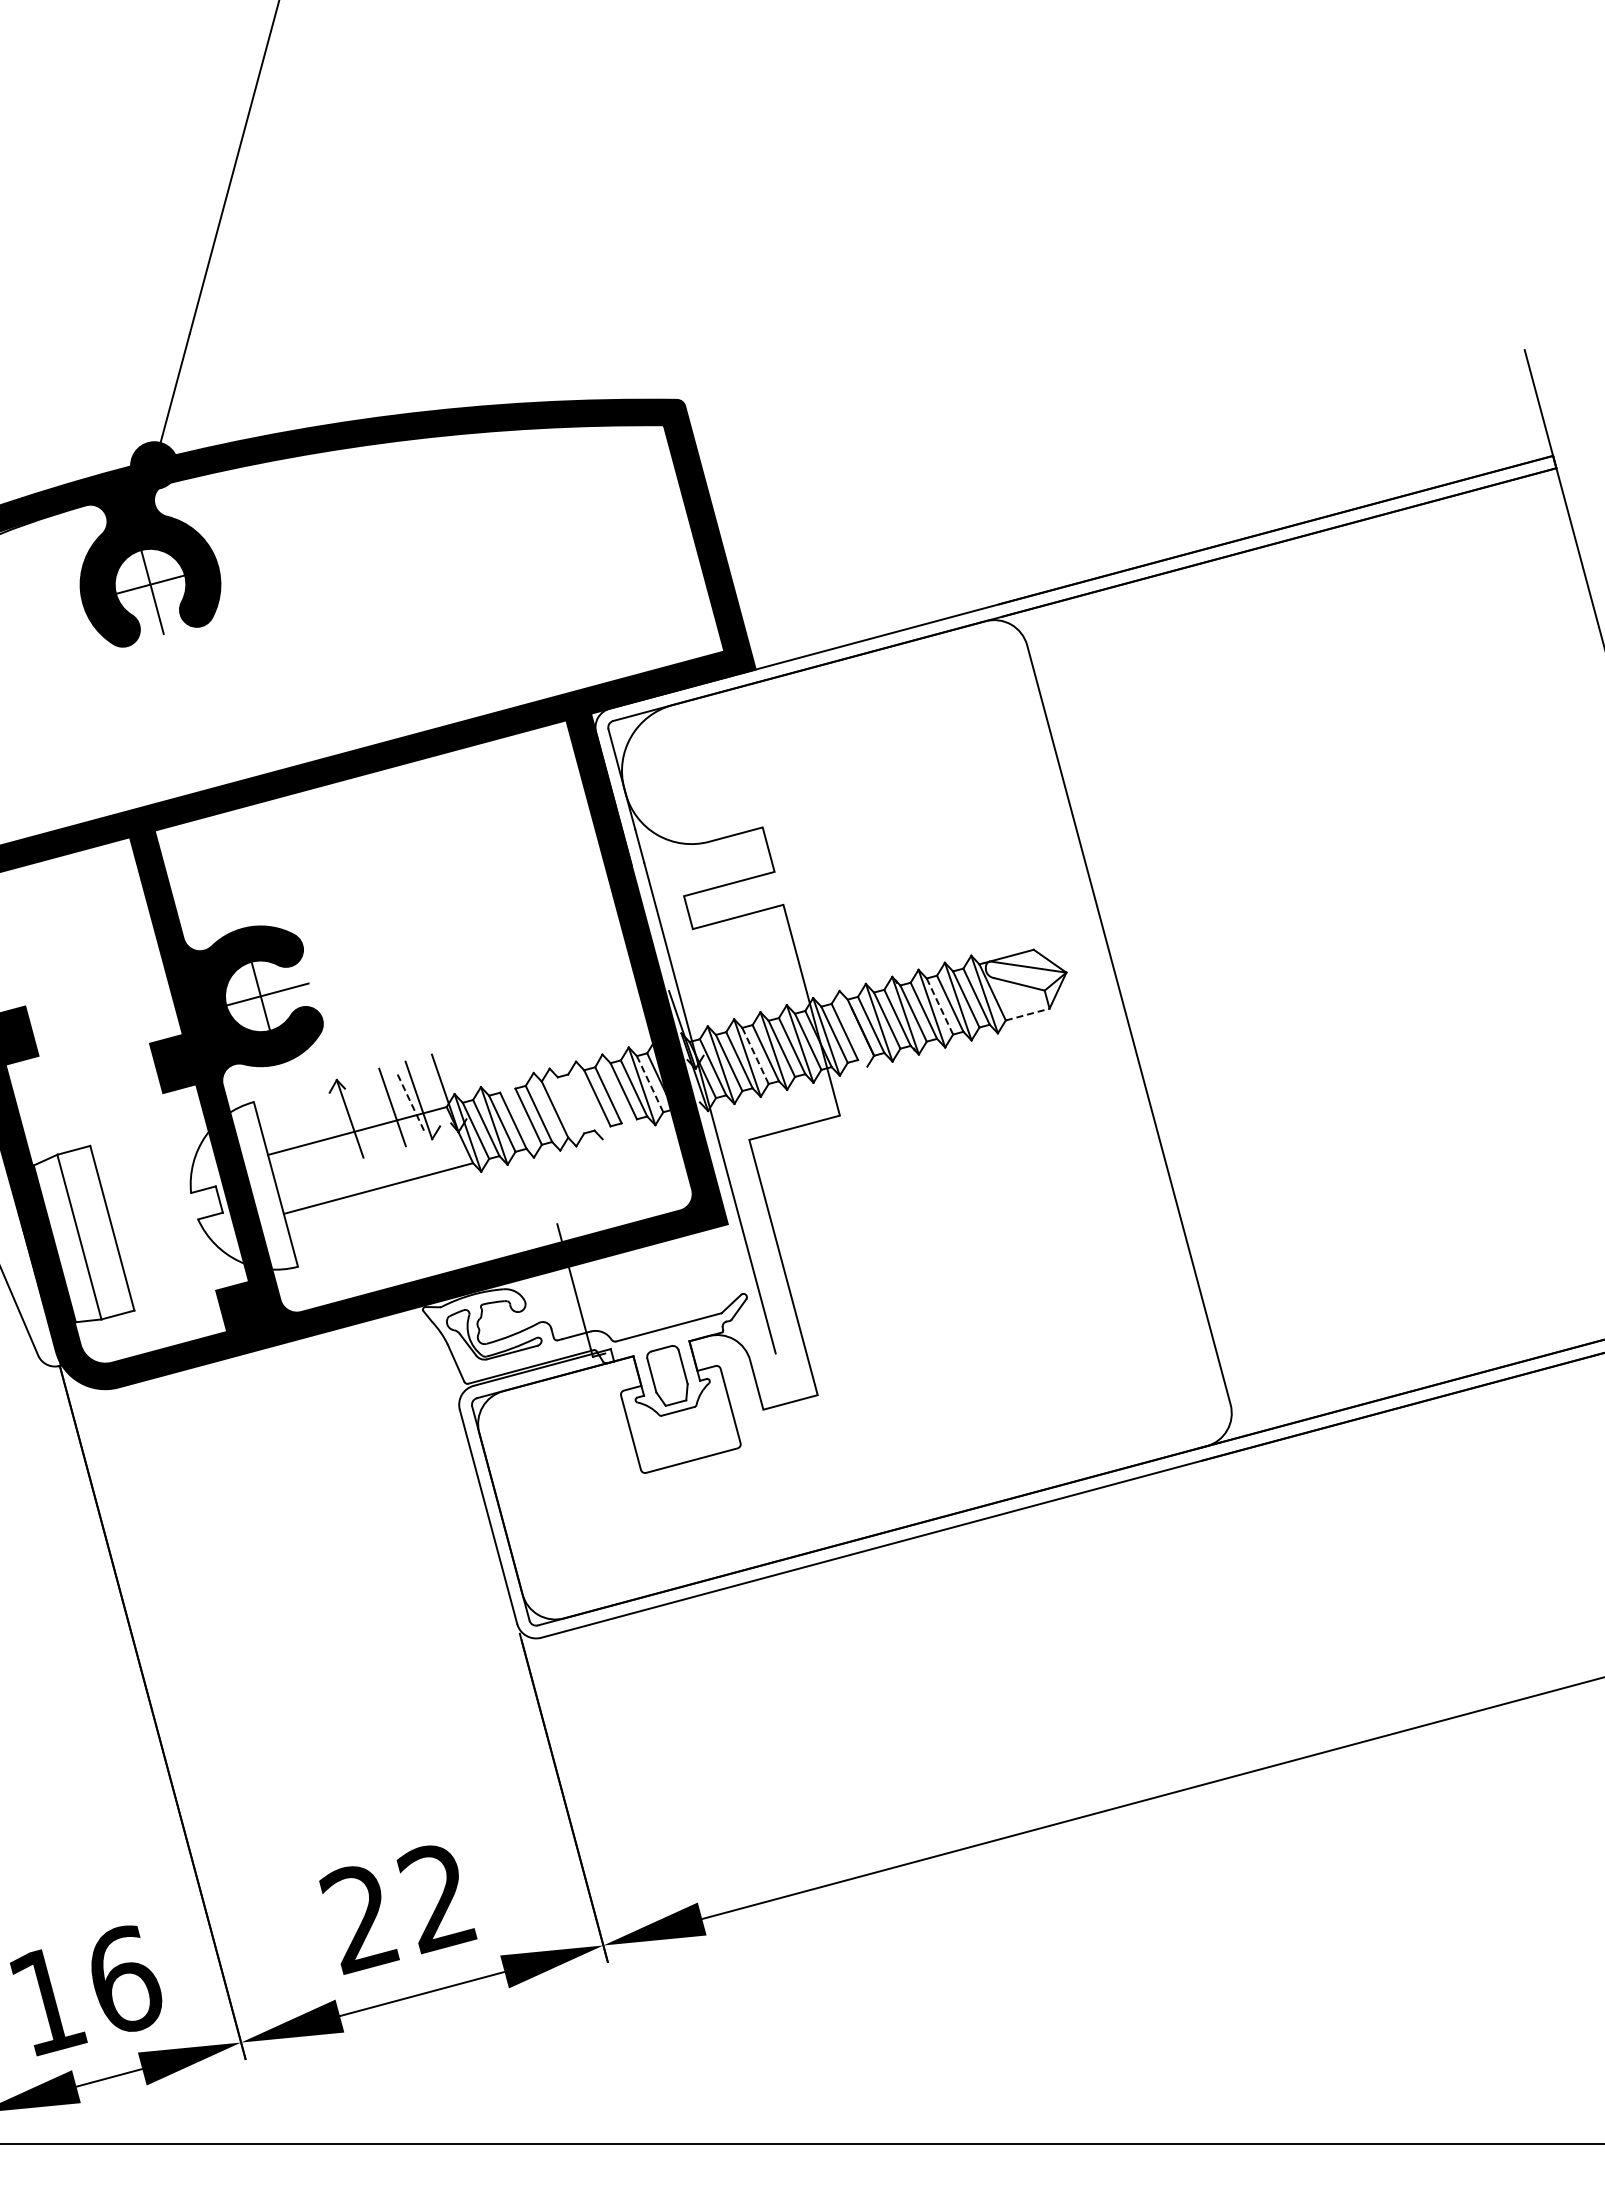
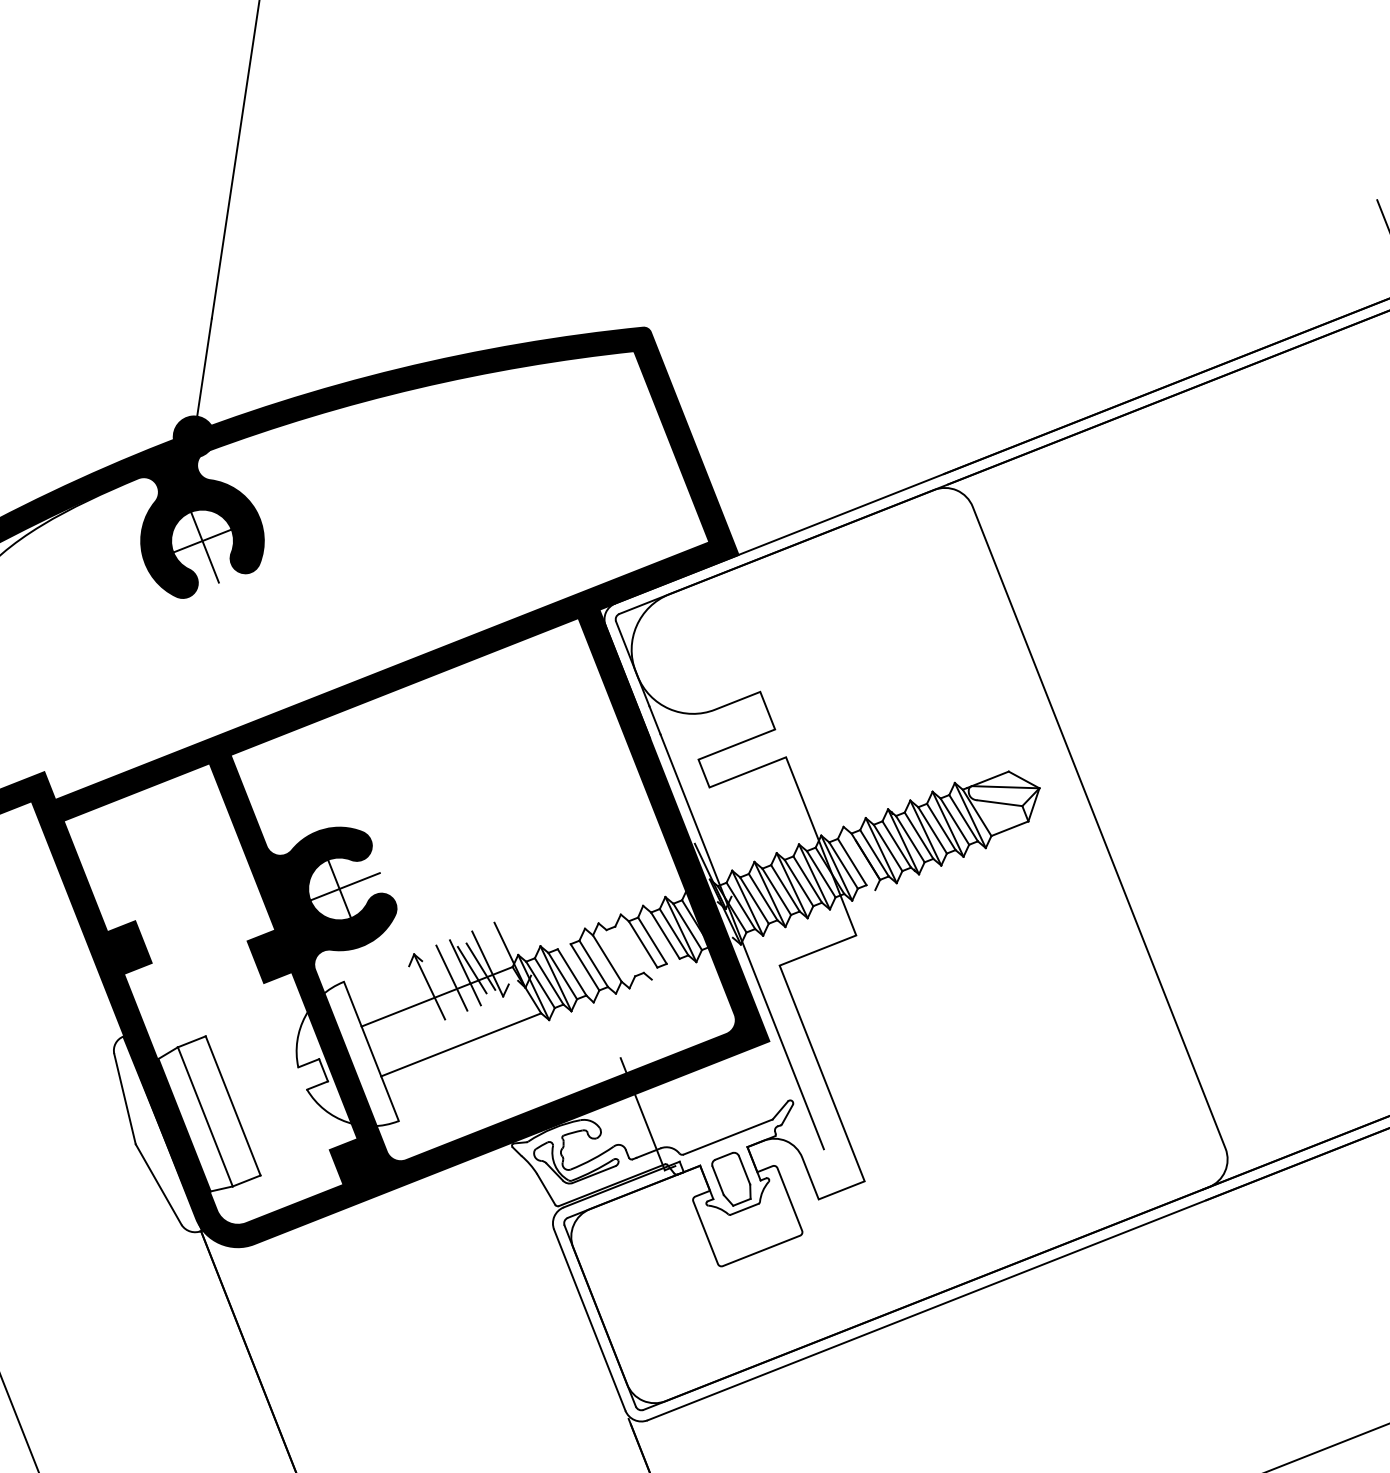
line: (940, 1006) -> (933, 830), dashed -> solid
line: (1027, 1014) -> (1009, 828), dashed -> solid
line: (755, 1056) -> (776, 892), dashed -> solid
line: (650, 1084) -> (688, 927), dashed -> solid
line: (411, 1103) -> (481, 967), dashed -> solid
line: (400, 1105) -> (472, 970), added
line: (376, 1111) -> (451, 977), added

